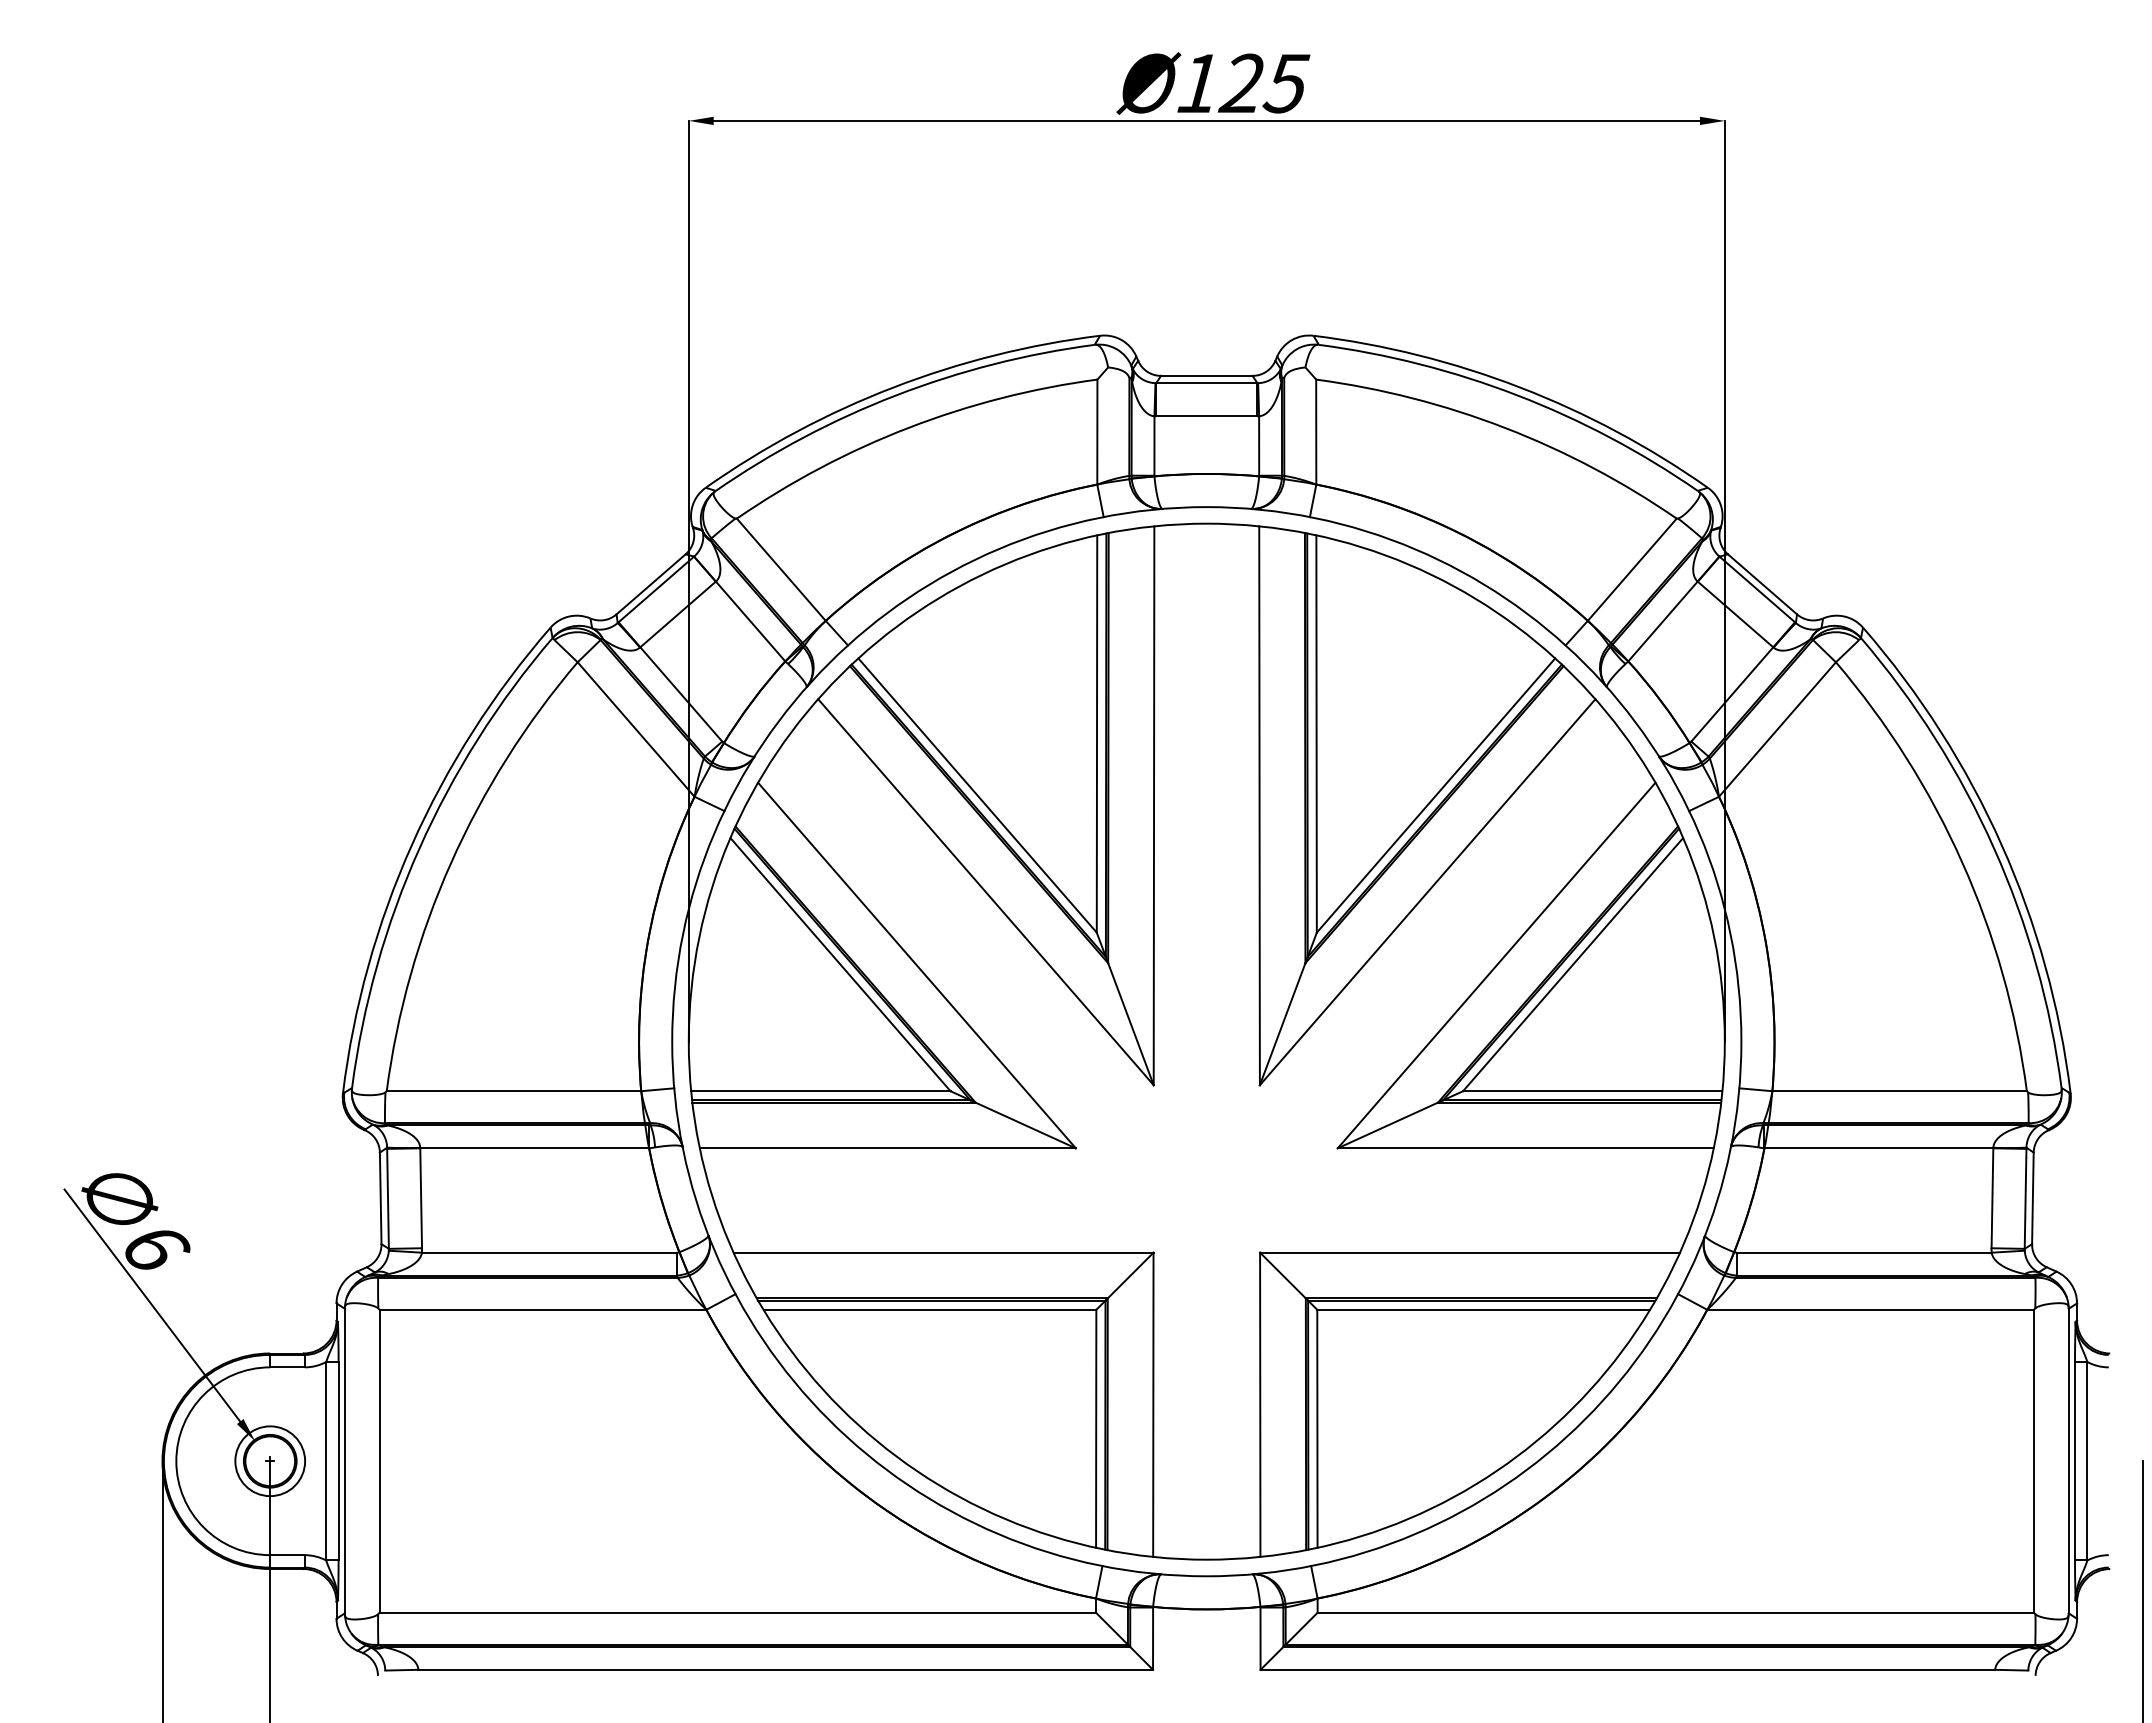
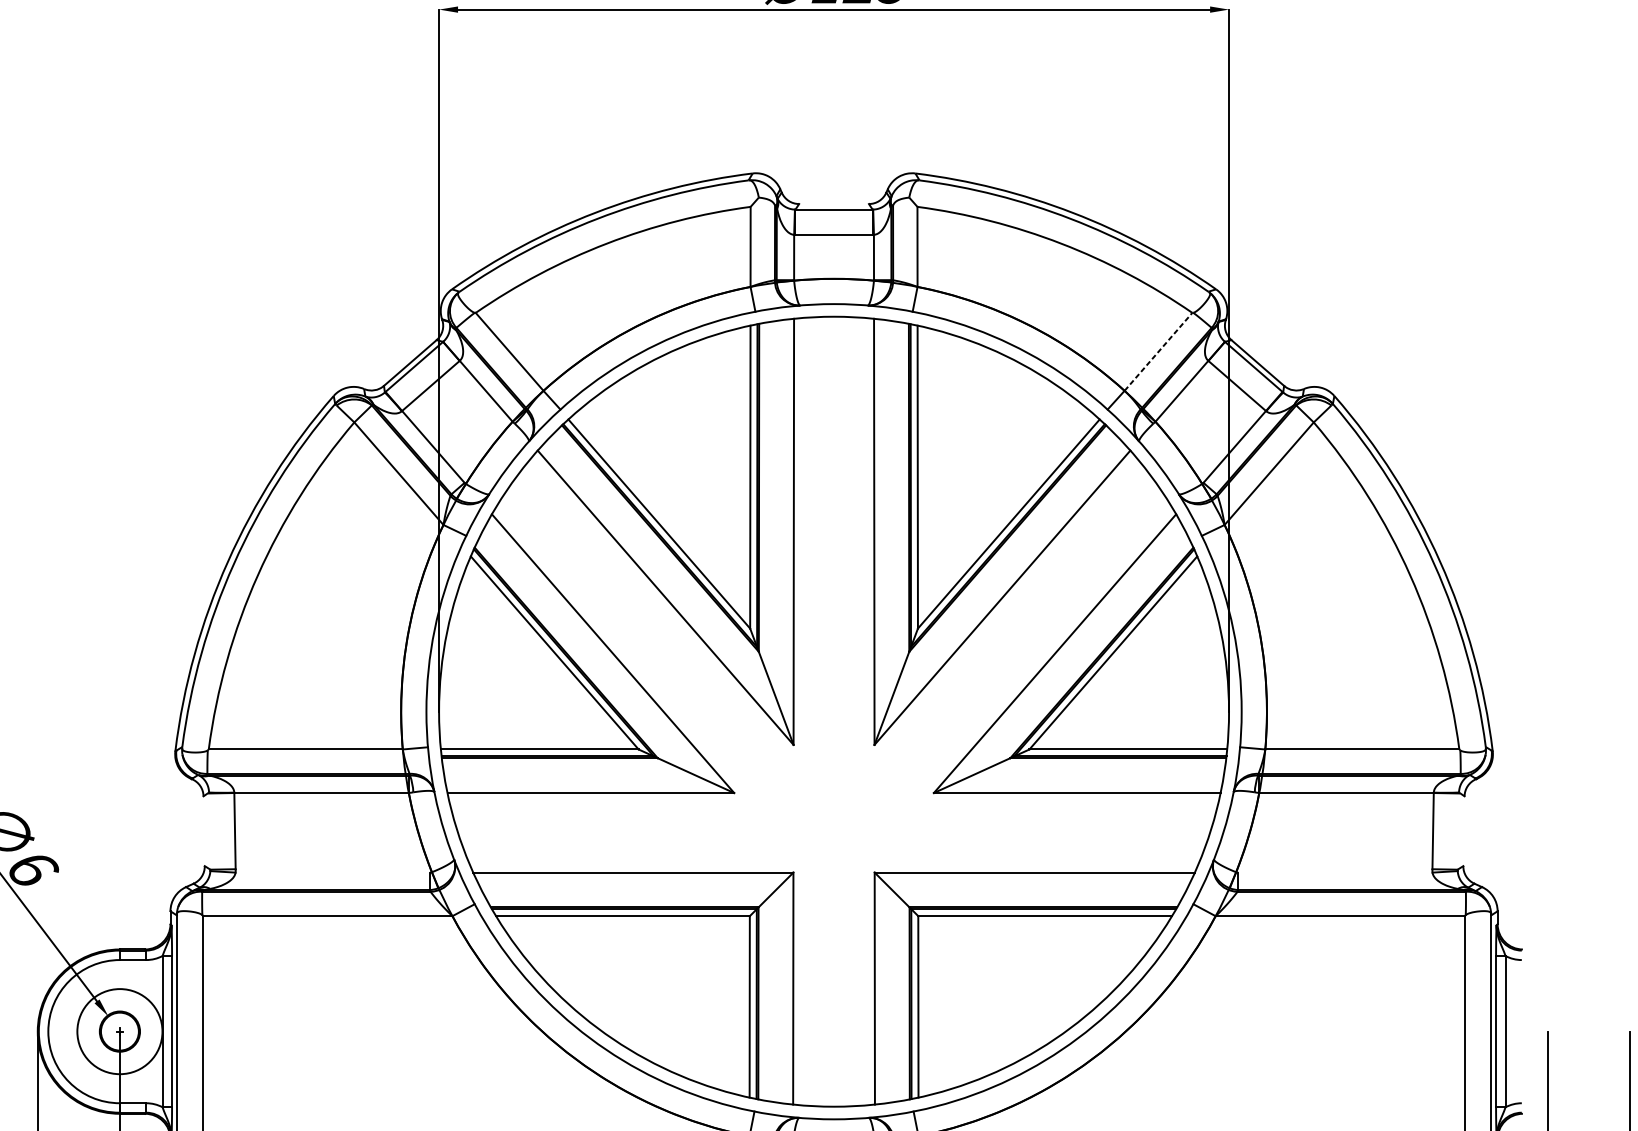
line: (1206, 375) -> (833, 203), removed
line: (1632, 569) -> (1158, 351), solid -> dashed
line: (380, 1198) -> (204, 831), removed
line: (387, 1198) -> (209, 831), removed
line: (2025, 1198) -> (1458, 831), removed
line: (2032, 1198) -> (1463, 831), removed
line: (548, 1252) -> (332, 872), removed
line: (1863, 1252) -> (1334, 872), removed
circle: (270, 1461) -> (120, 1031), size x1.6

